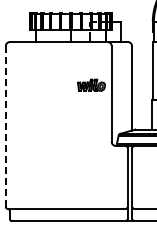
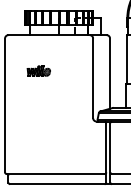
part: (91, 84) -> (38, 70), moved
line: (5, 127) -> (4, 106), dashed -> solid

